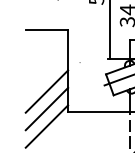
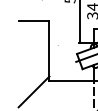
line: (46, 91) -> (33, 66), removed
line: (46, 108) -> (33, 78), removed

